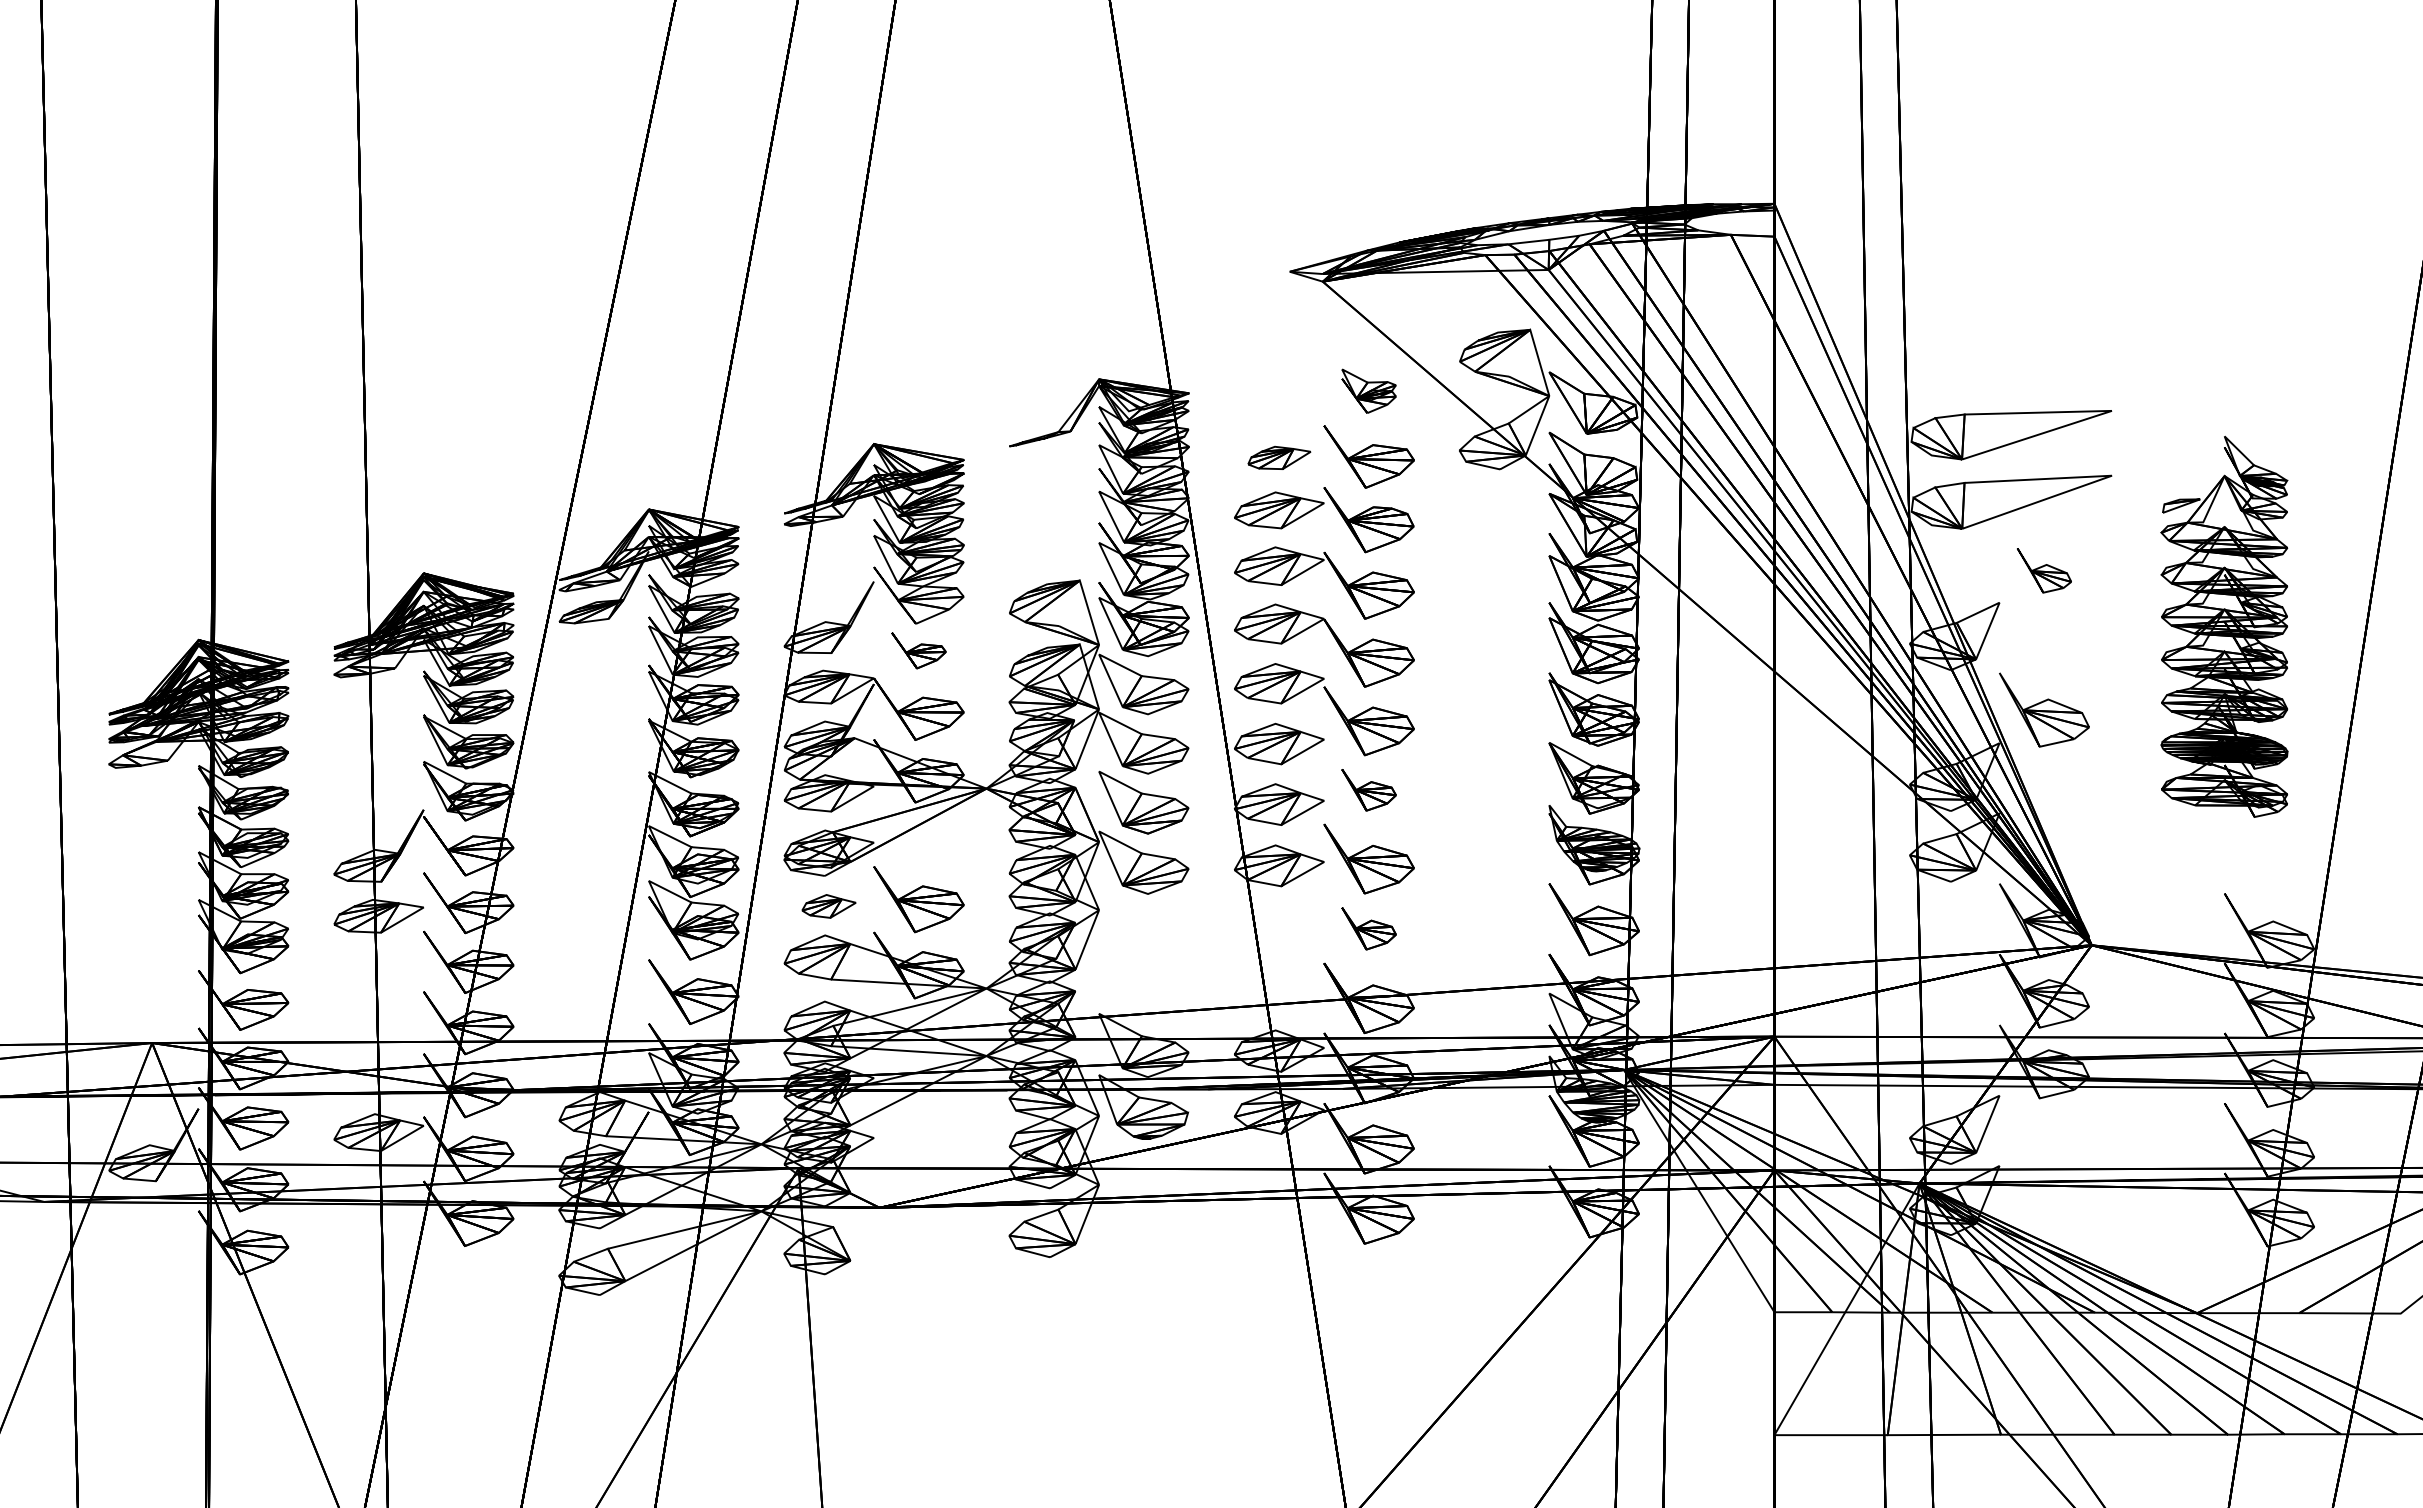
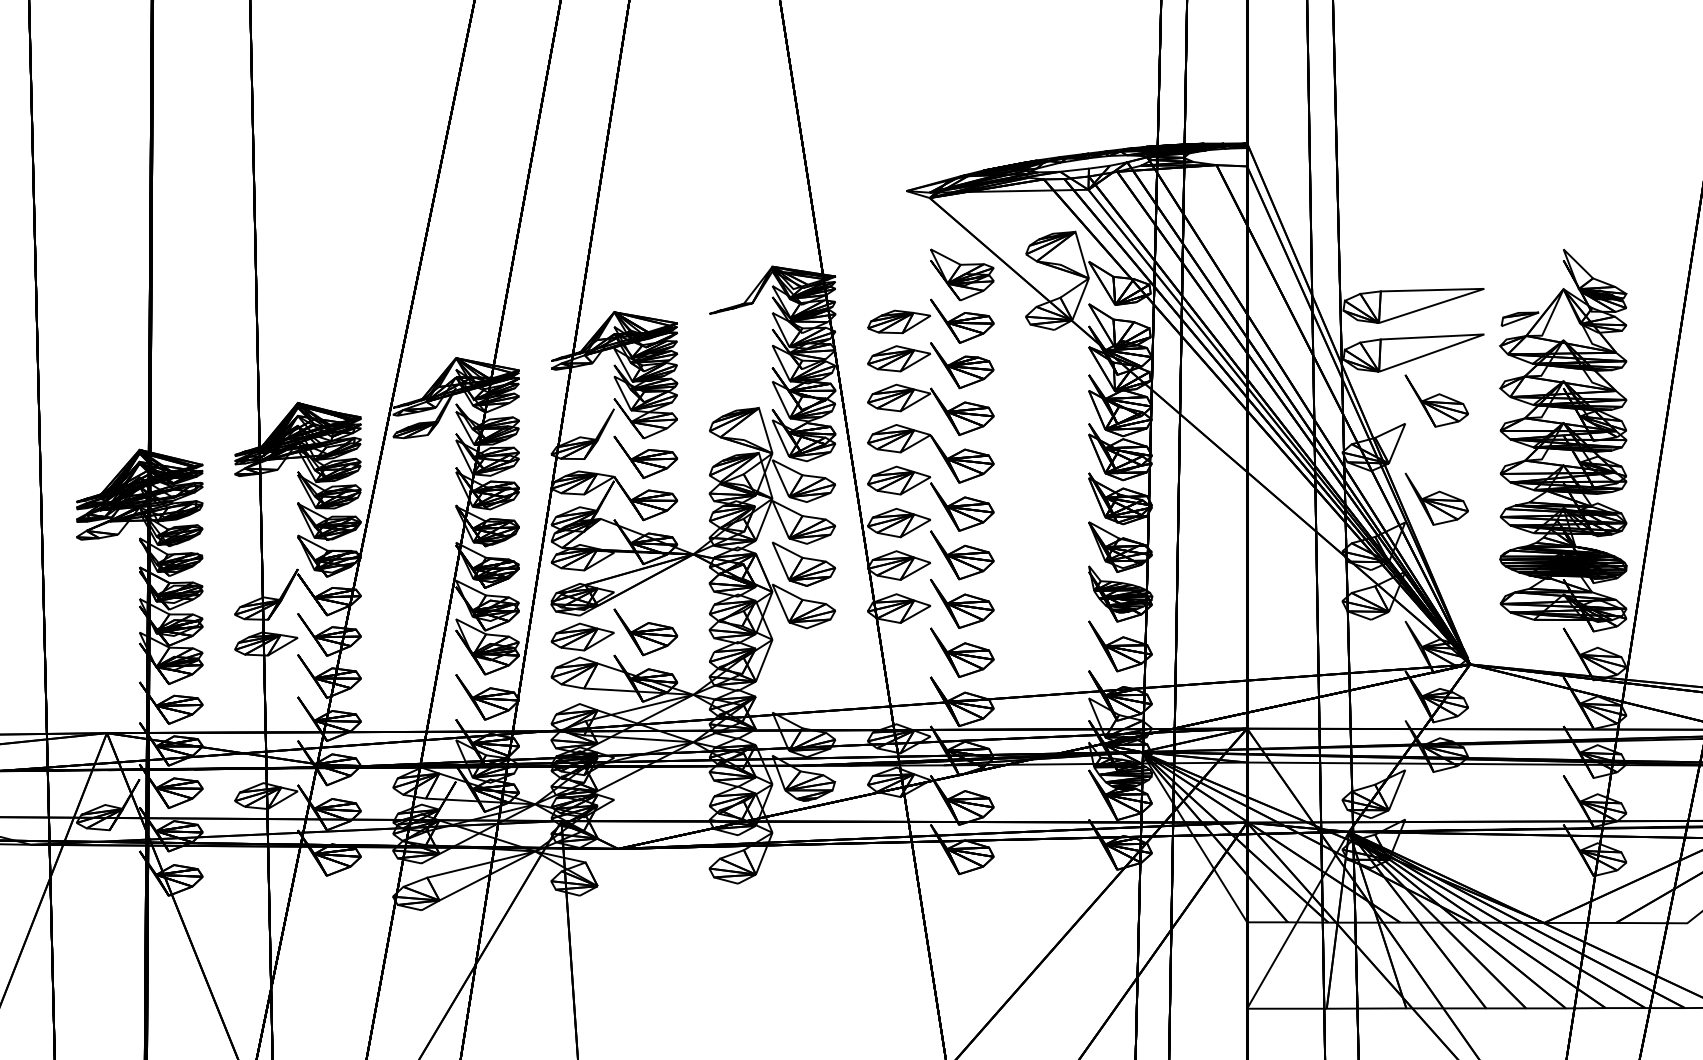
part: (1368, 391) -> (961, 275), size x1.67
part: (1279, 457) -> (899, 321), size x1.43
part: (2044, 570) -> (1436, 401), size x1.67
part: (2224, 626) -> (1563, 440), size x1.43
part: (918, 650) -> (645, 457), size x1.67
part: (1368, 790) -> (961, 555), size x1.67
part: (828, 906) -> (582, 637), size x1.67
part: (1368, 928) -> (961, 652), size x1.67

